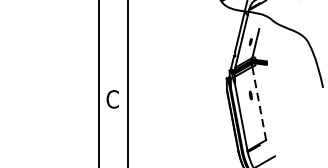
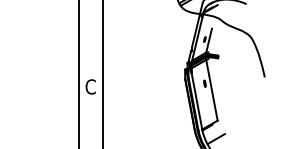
line: (258, 103) -> (211, 90), dashed -> solid

